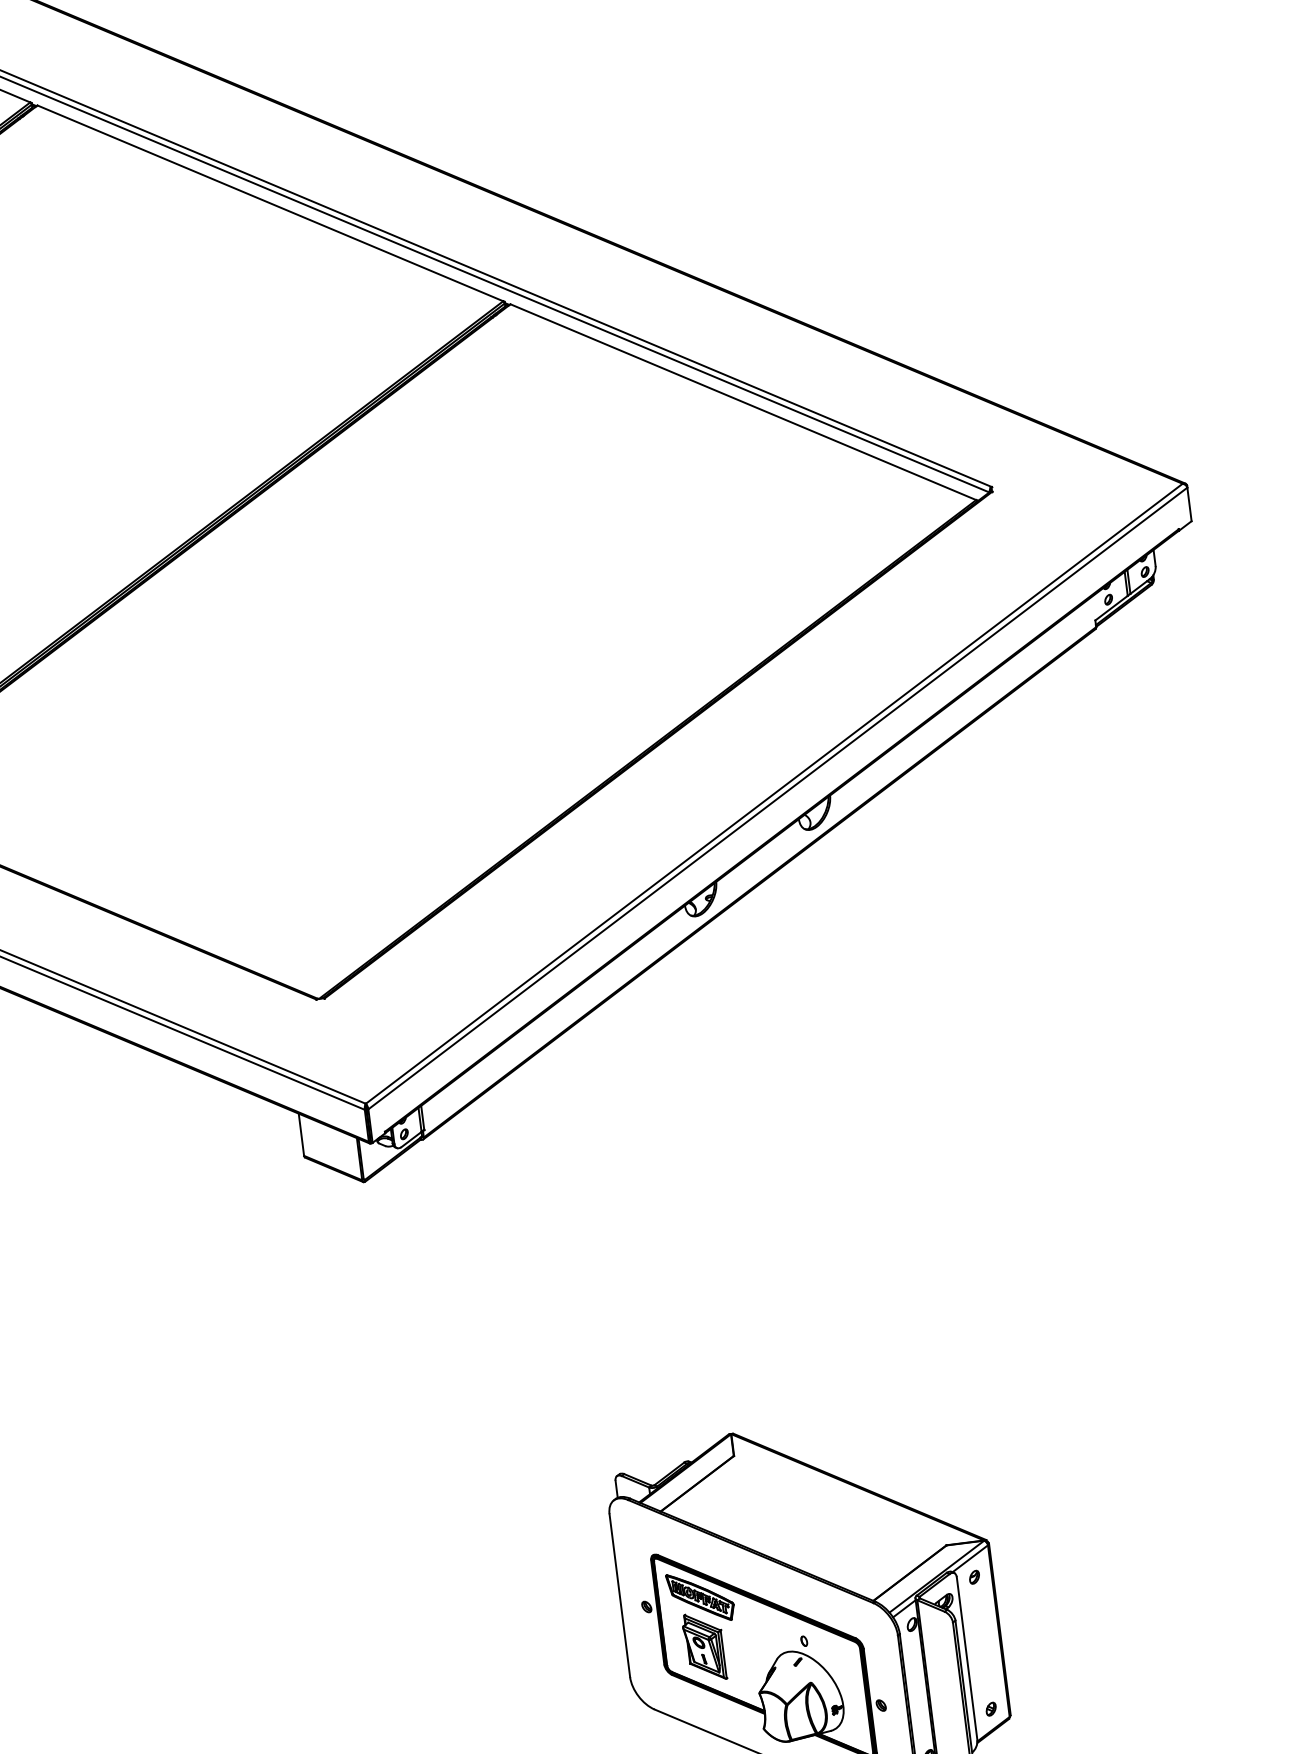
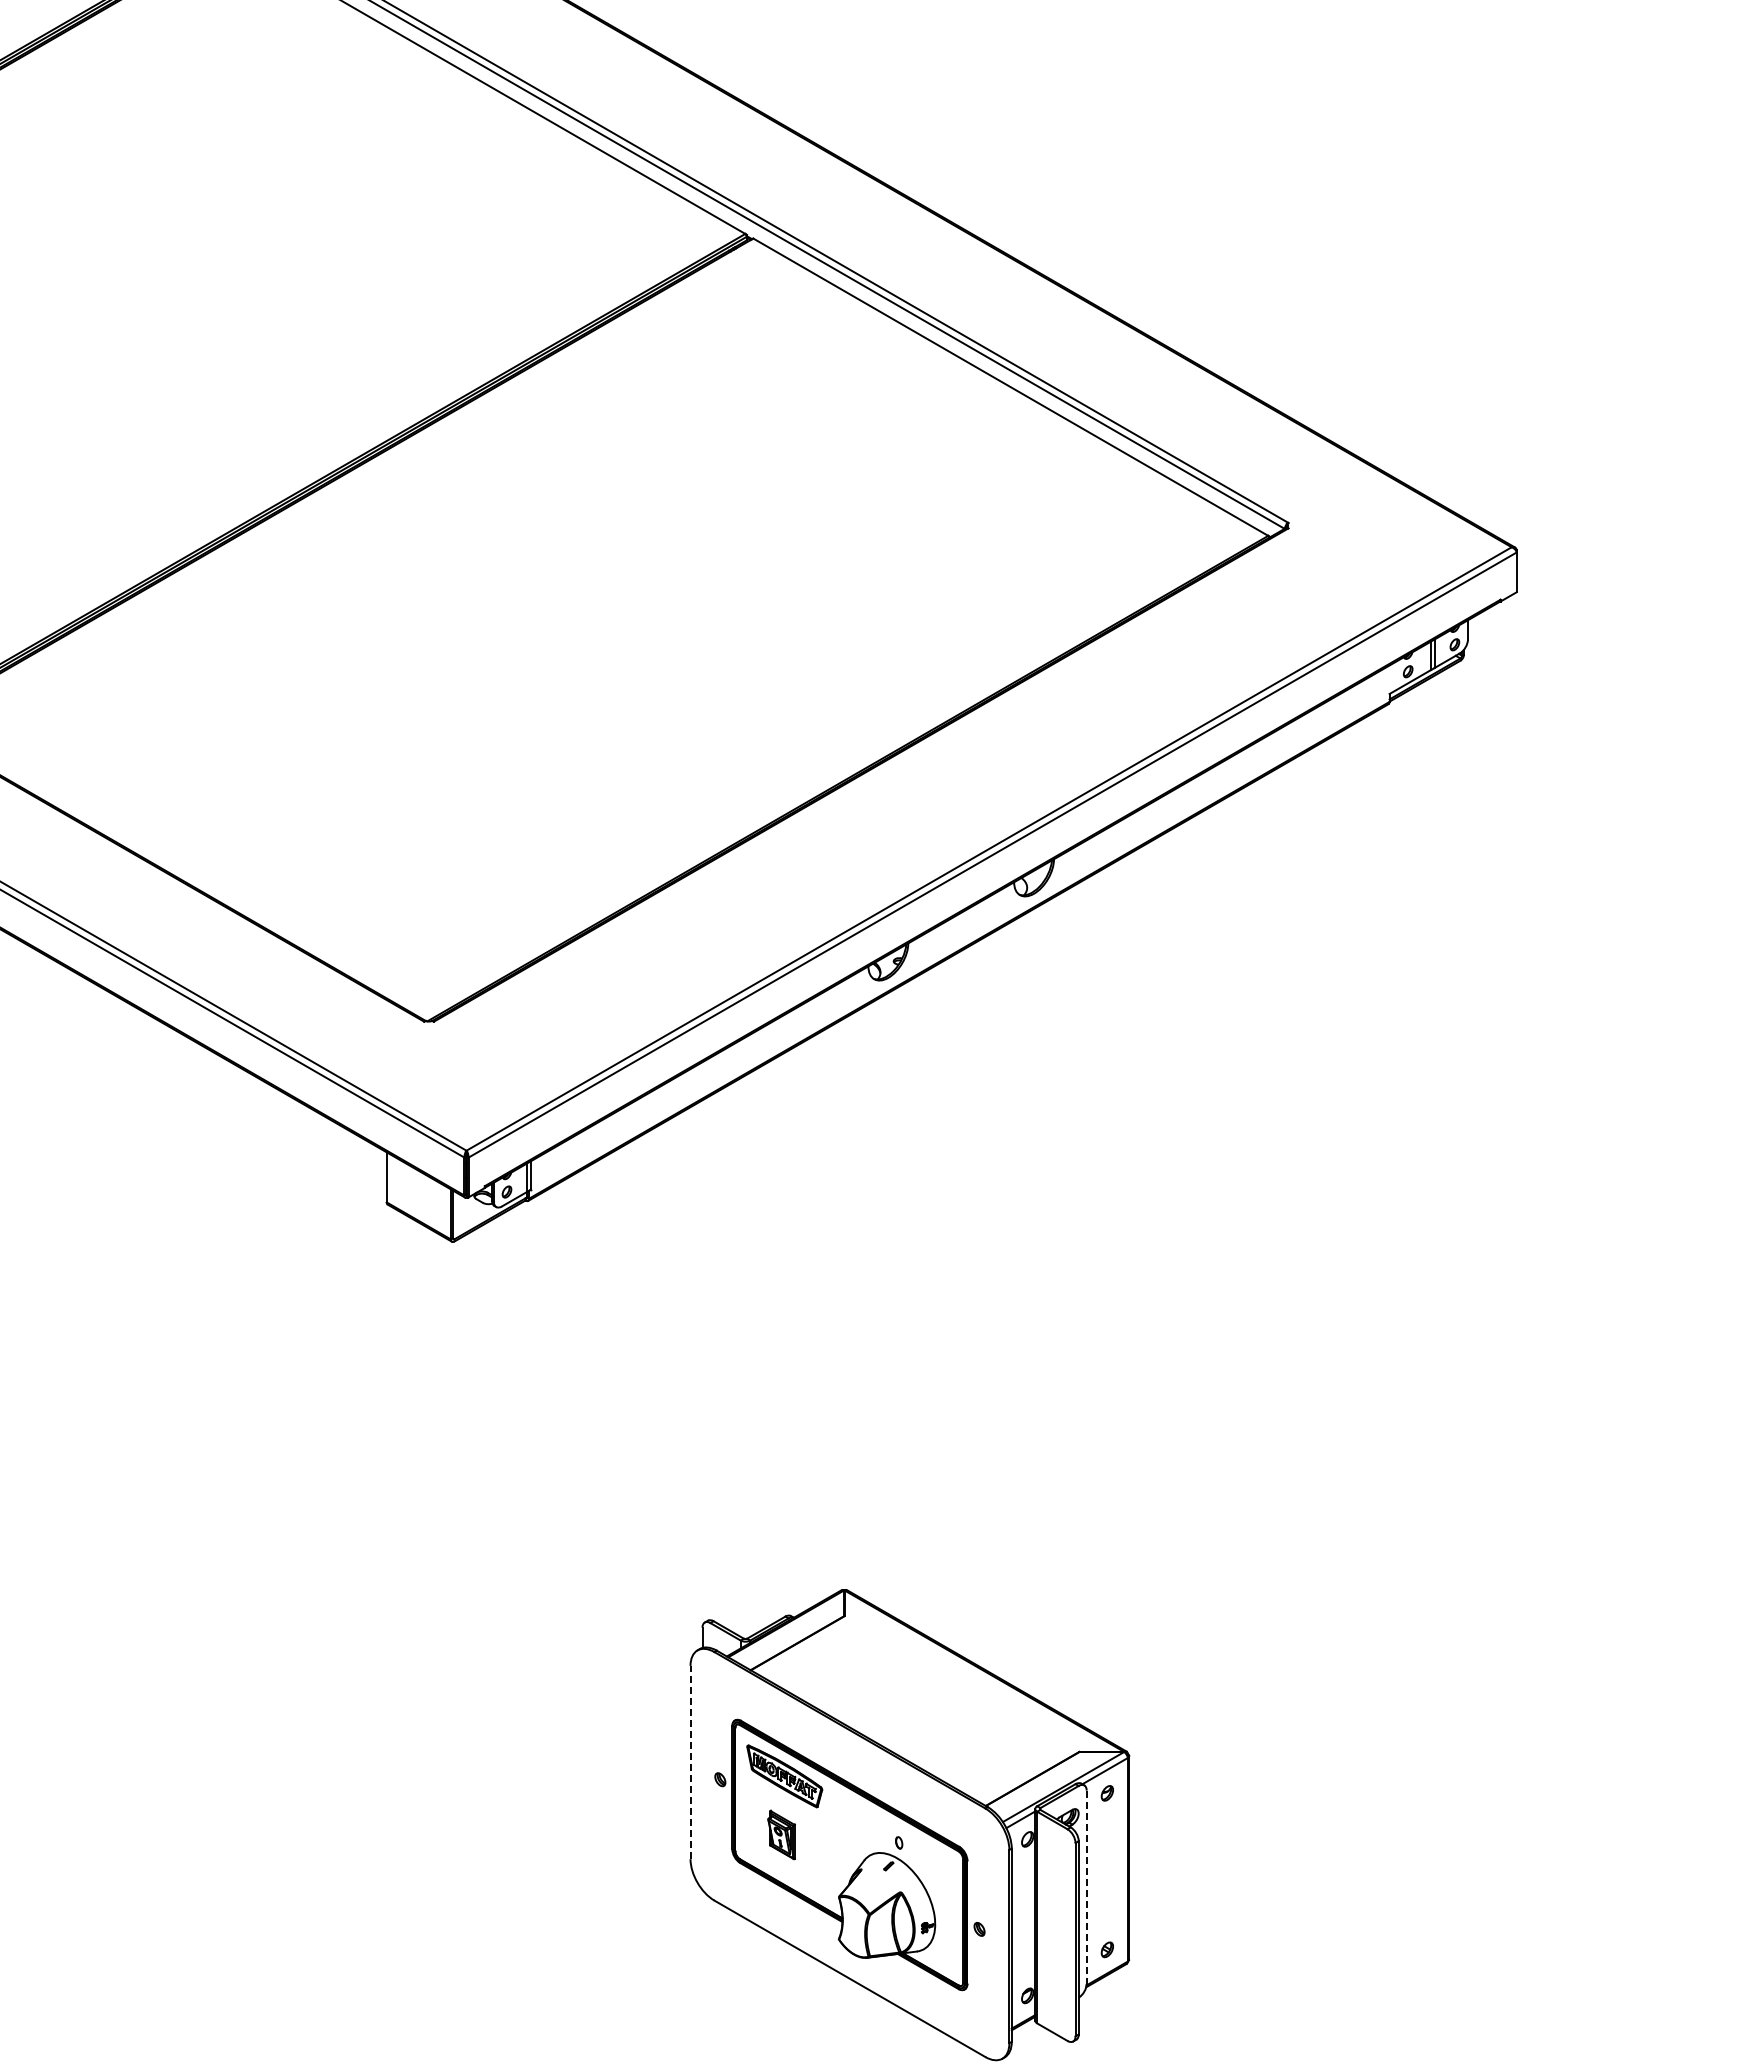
line: (619, 1595) -> (690, 1762), solid -> dashed
part: (704, 1646) -> (781, 1834), size x0.6
line: (966, 1658) -> (1086, 1887), solid -> dashed

